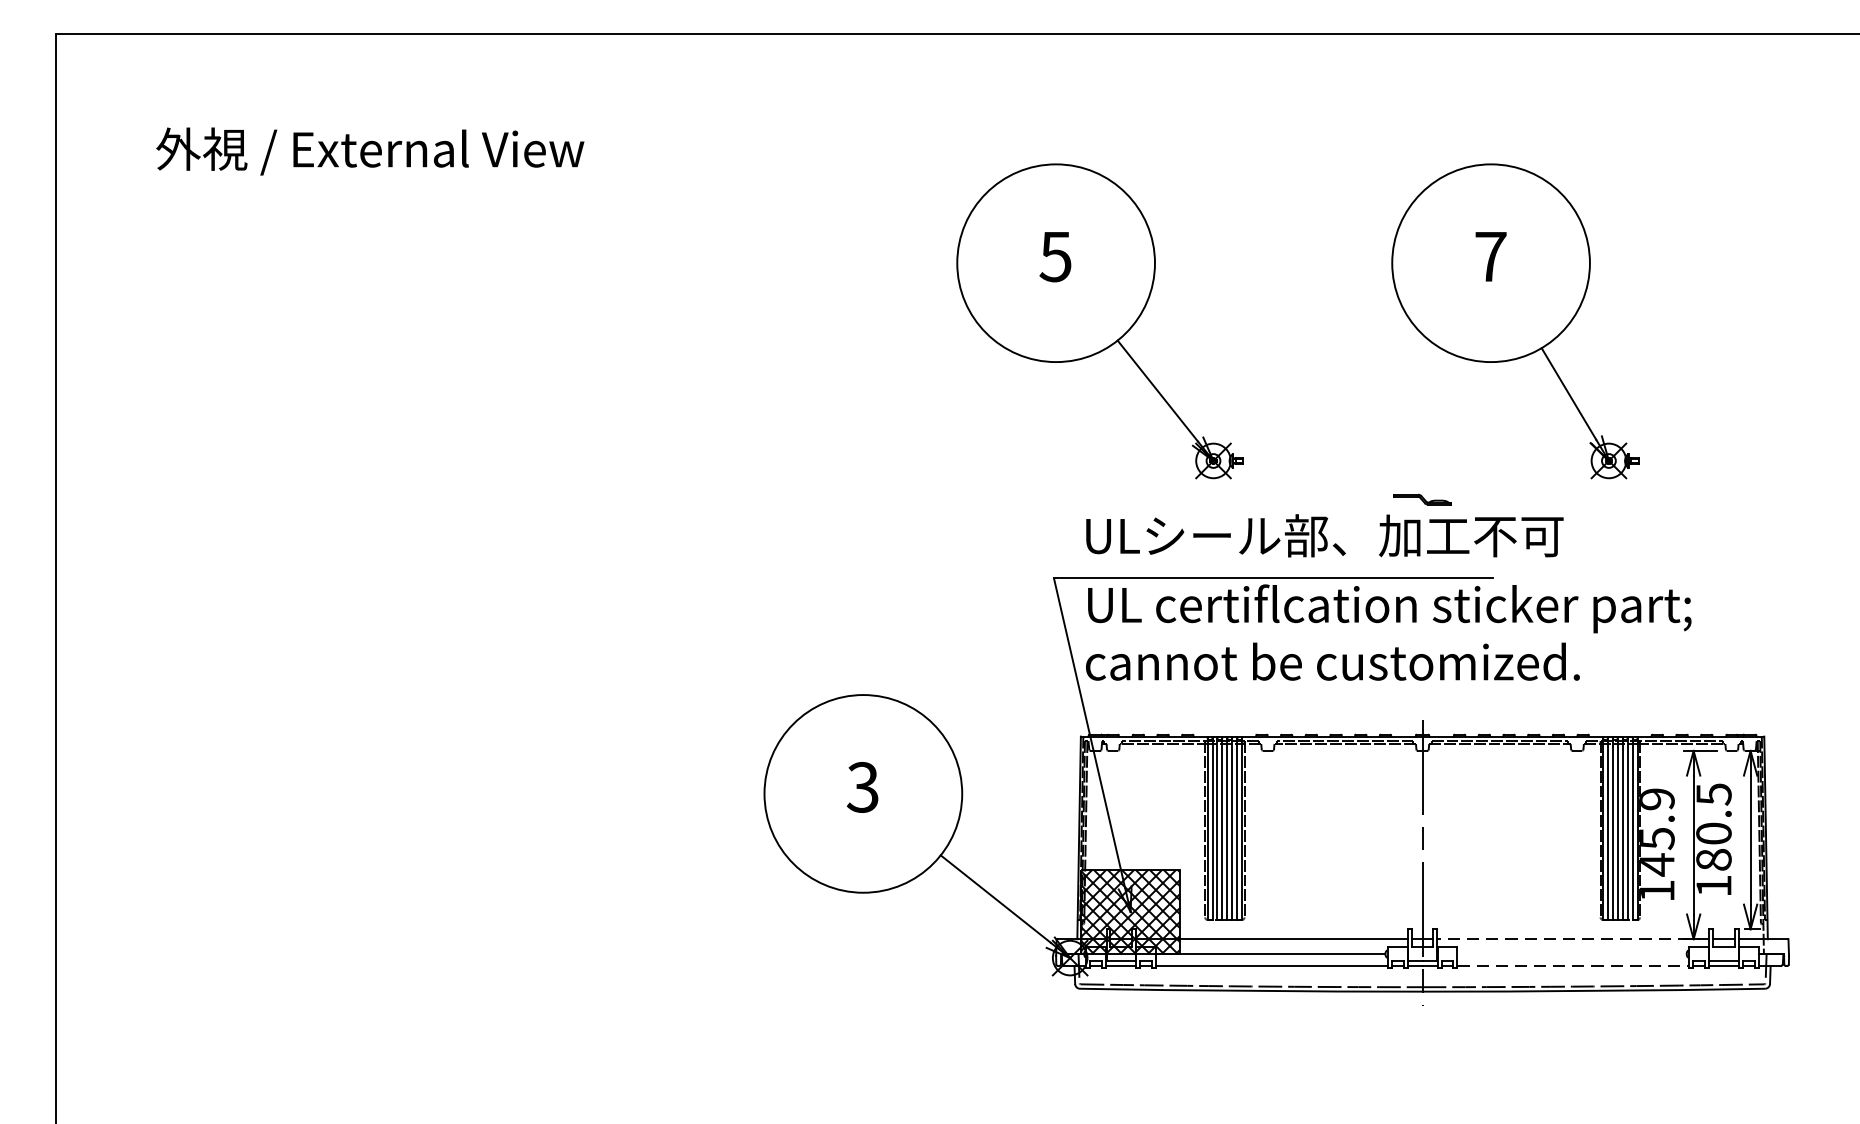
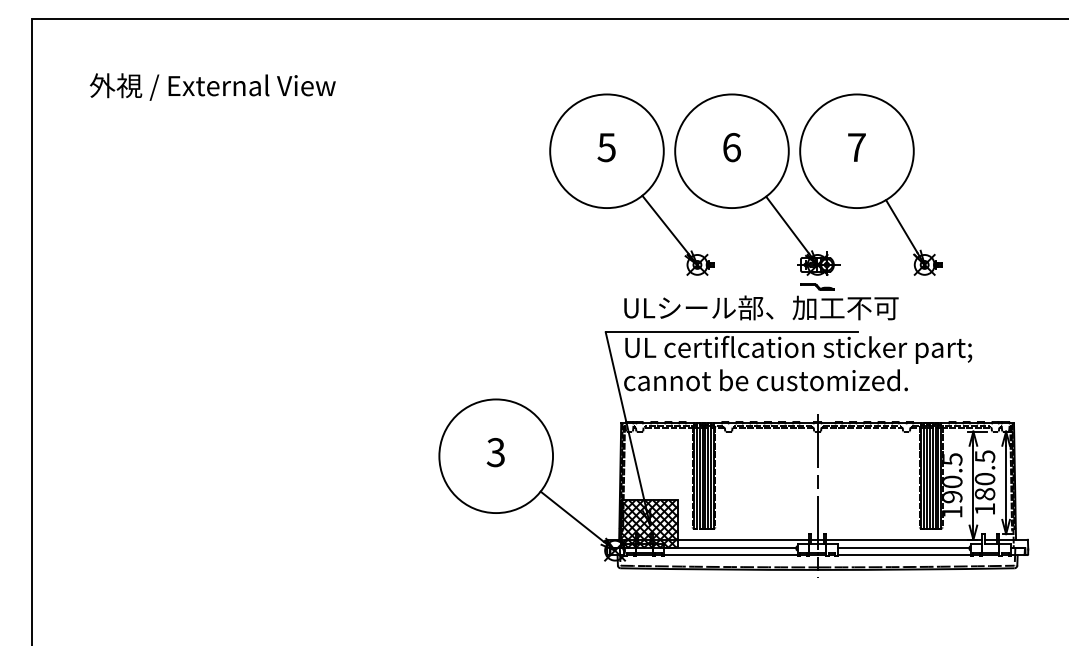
part: (1317, 321) -> (757, 184), added
text: (1657, 832) -> (952, 478), 145.9 -> 190.5
line: (1572, 938) -> (903, 539), dashed -> solid
line: (1572, 954) -> (903, 548), added
line: (1573, 966) -> (904, 555), dashed -> solid

